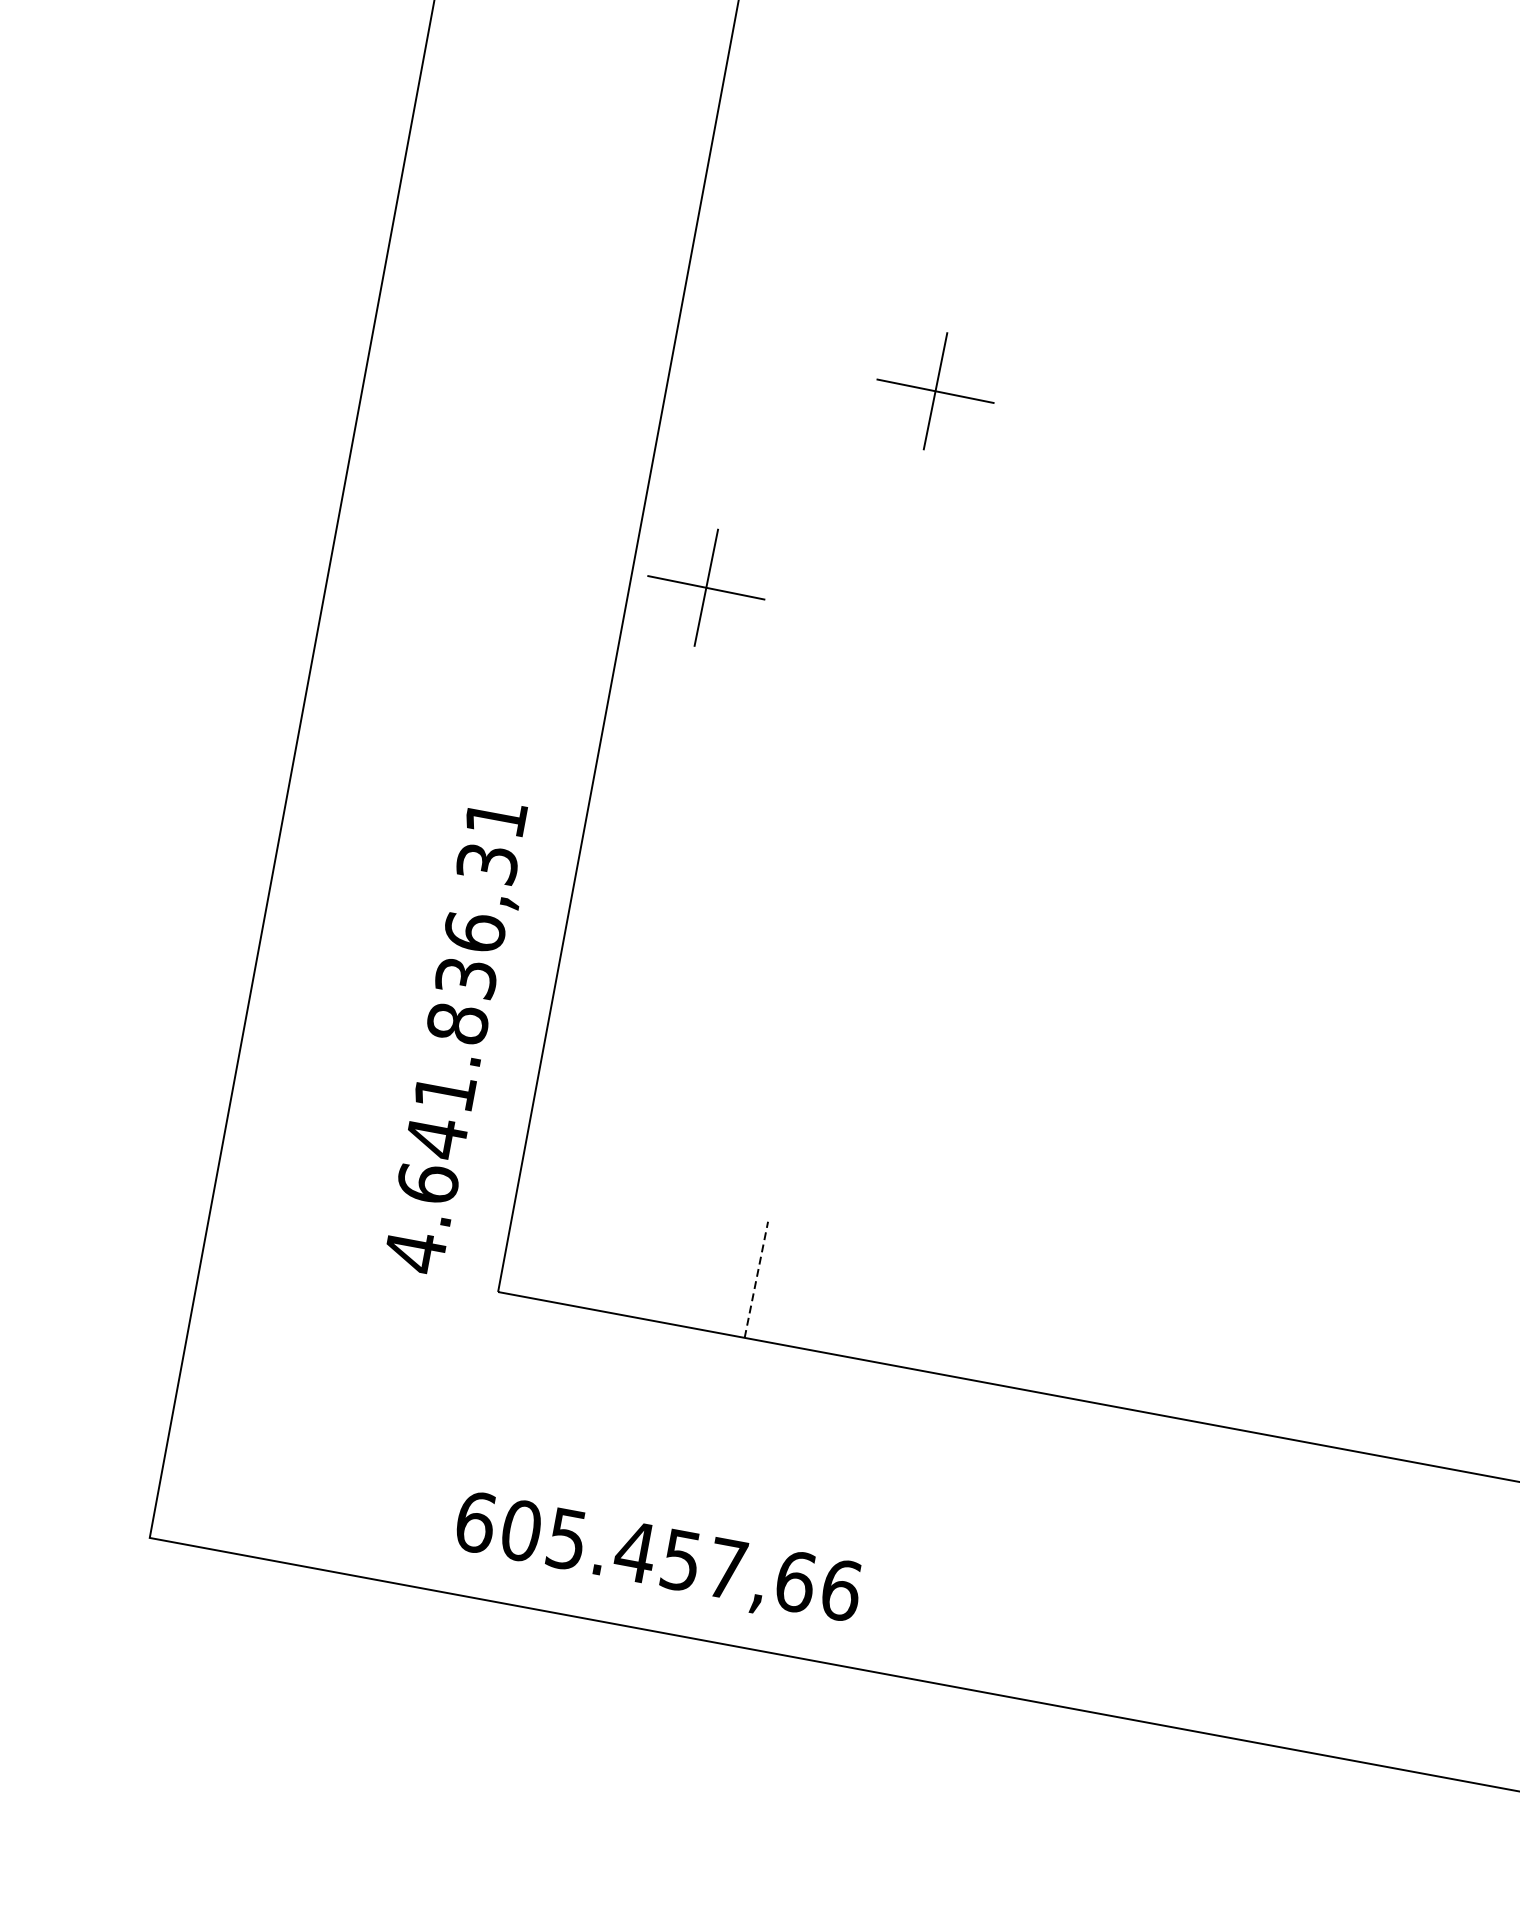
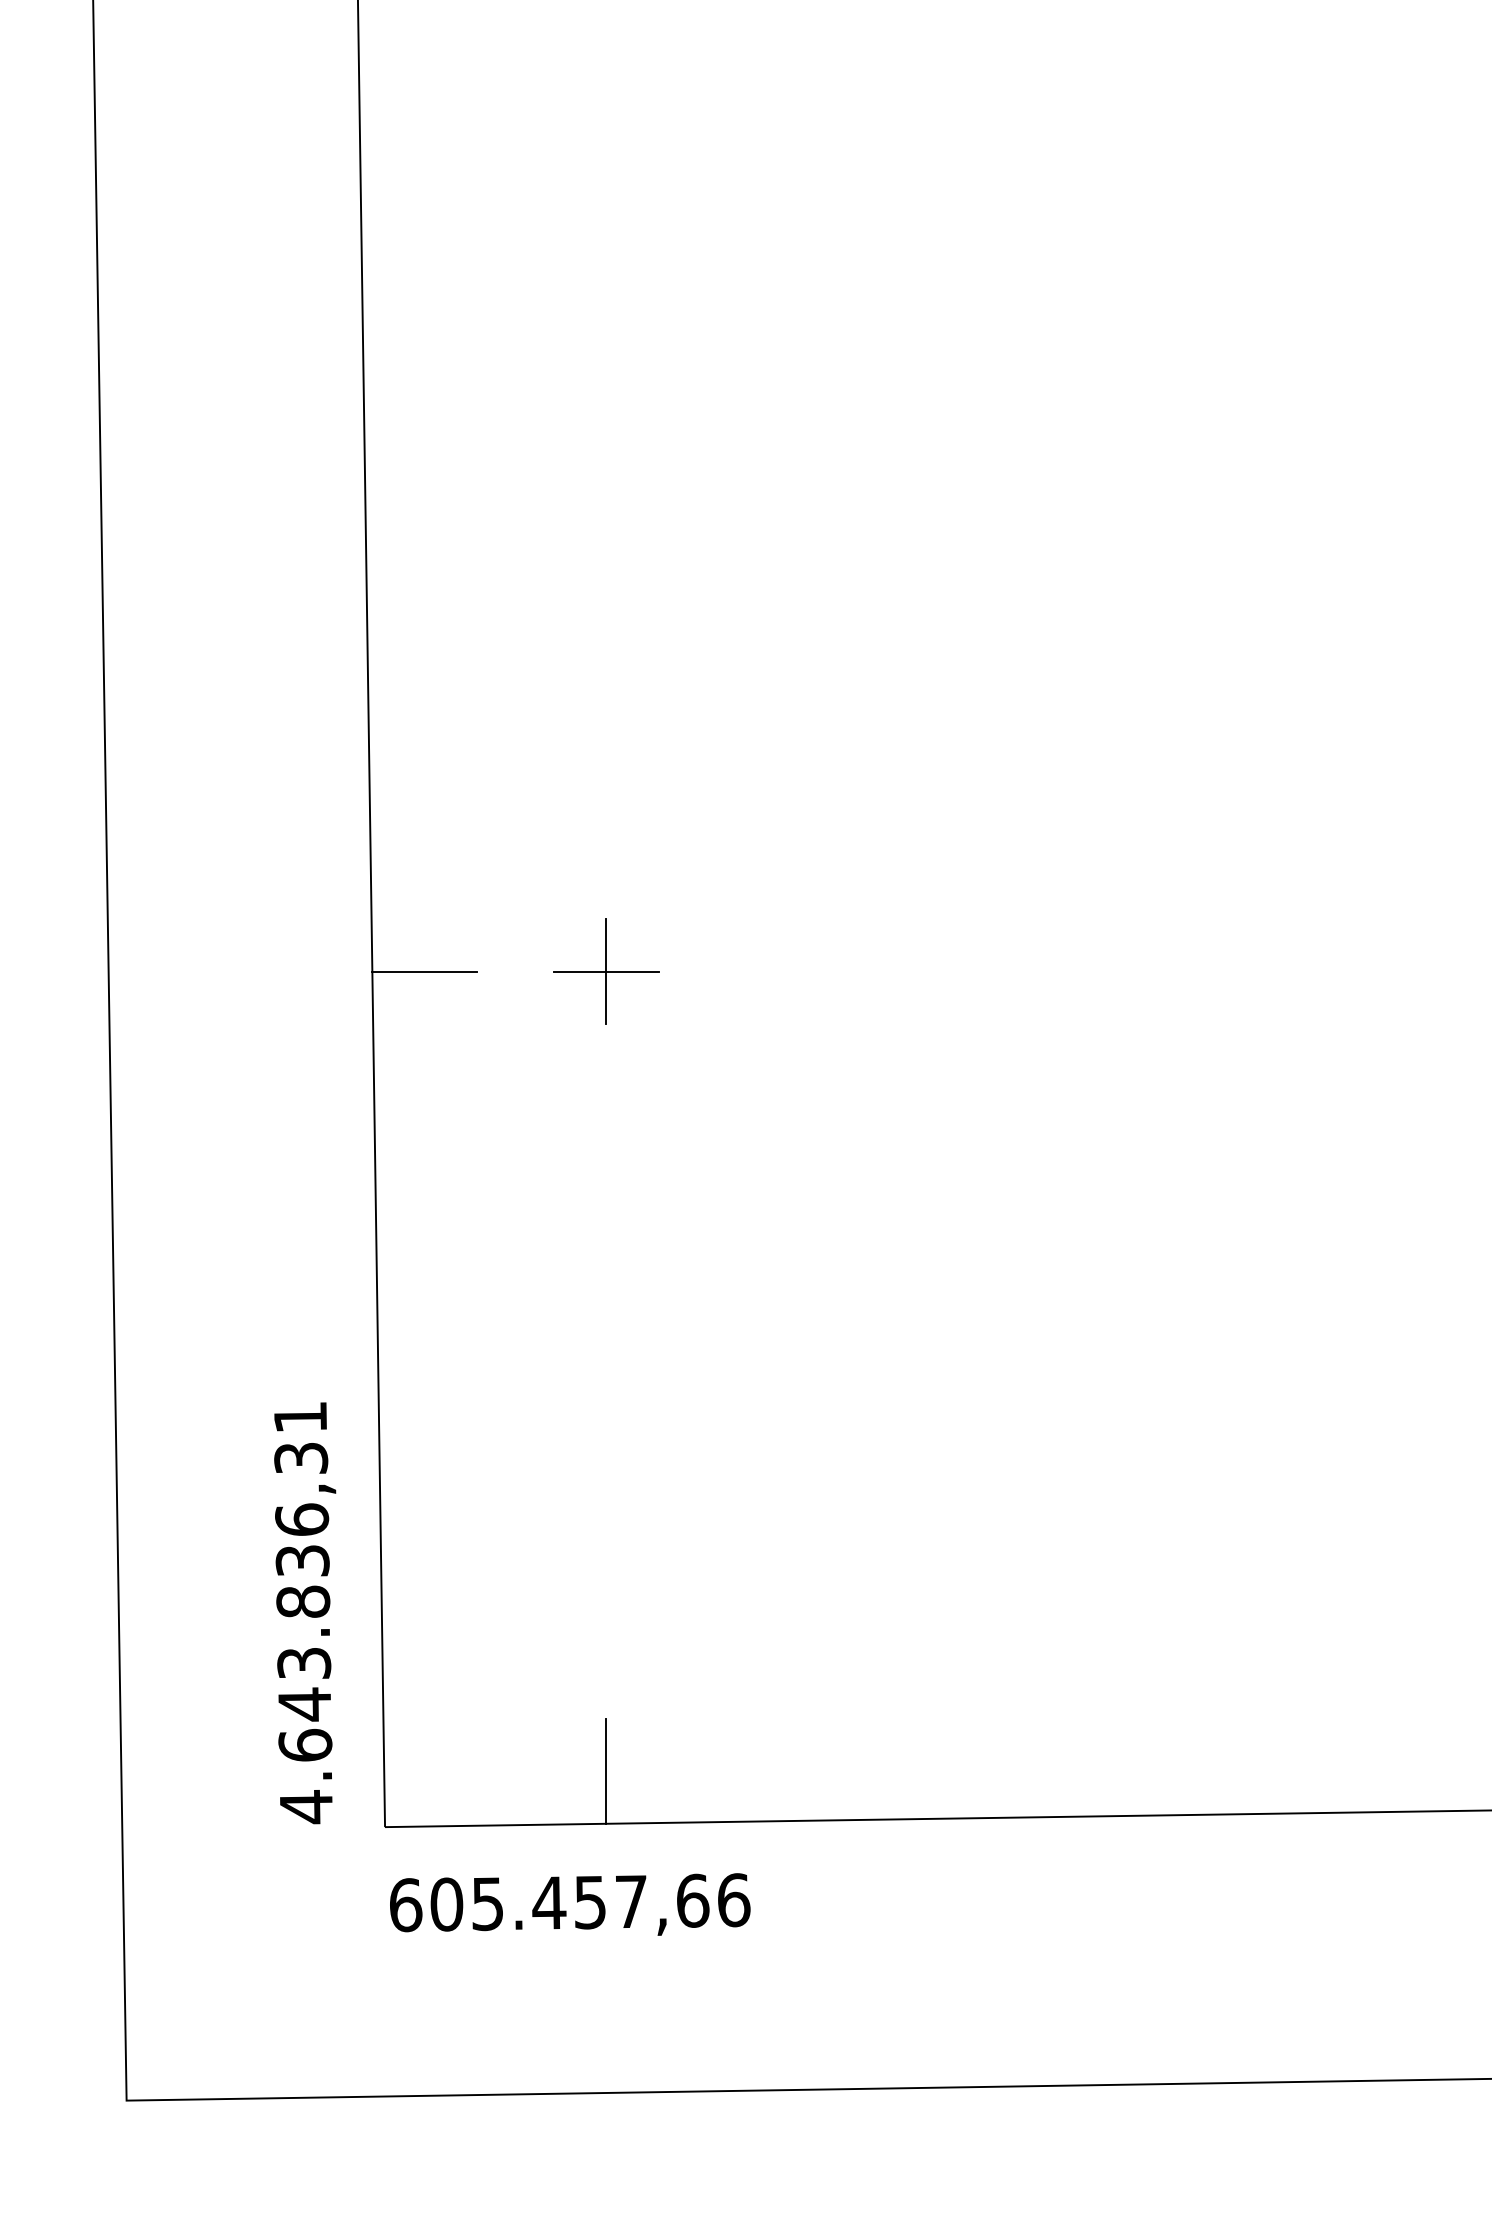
line: (733, 350) -> (424, 971), added
part: (706, 587) -> (442, 1181), removed
text: (445, 1092) -> (304, 1663), 4.641.836,31 -> 4.643.836,31
line: (756, 1279) -> (606, 1771), dashed -> solid
text: (658, 1558) -> (570, 1904), moved

